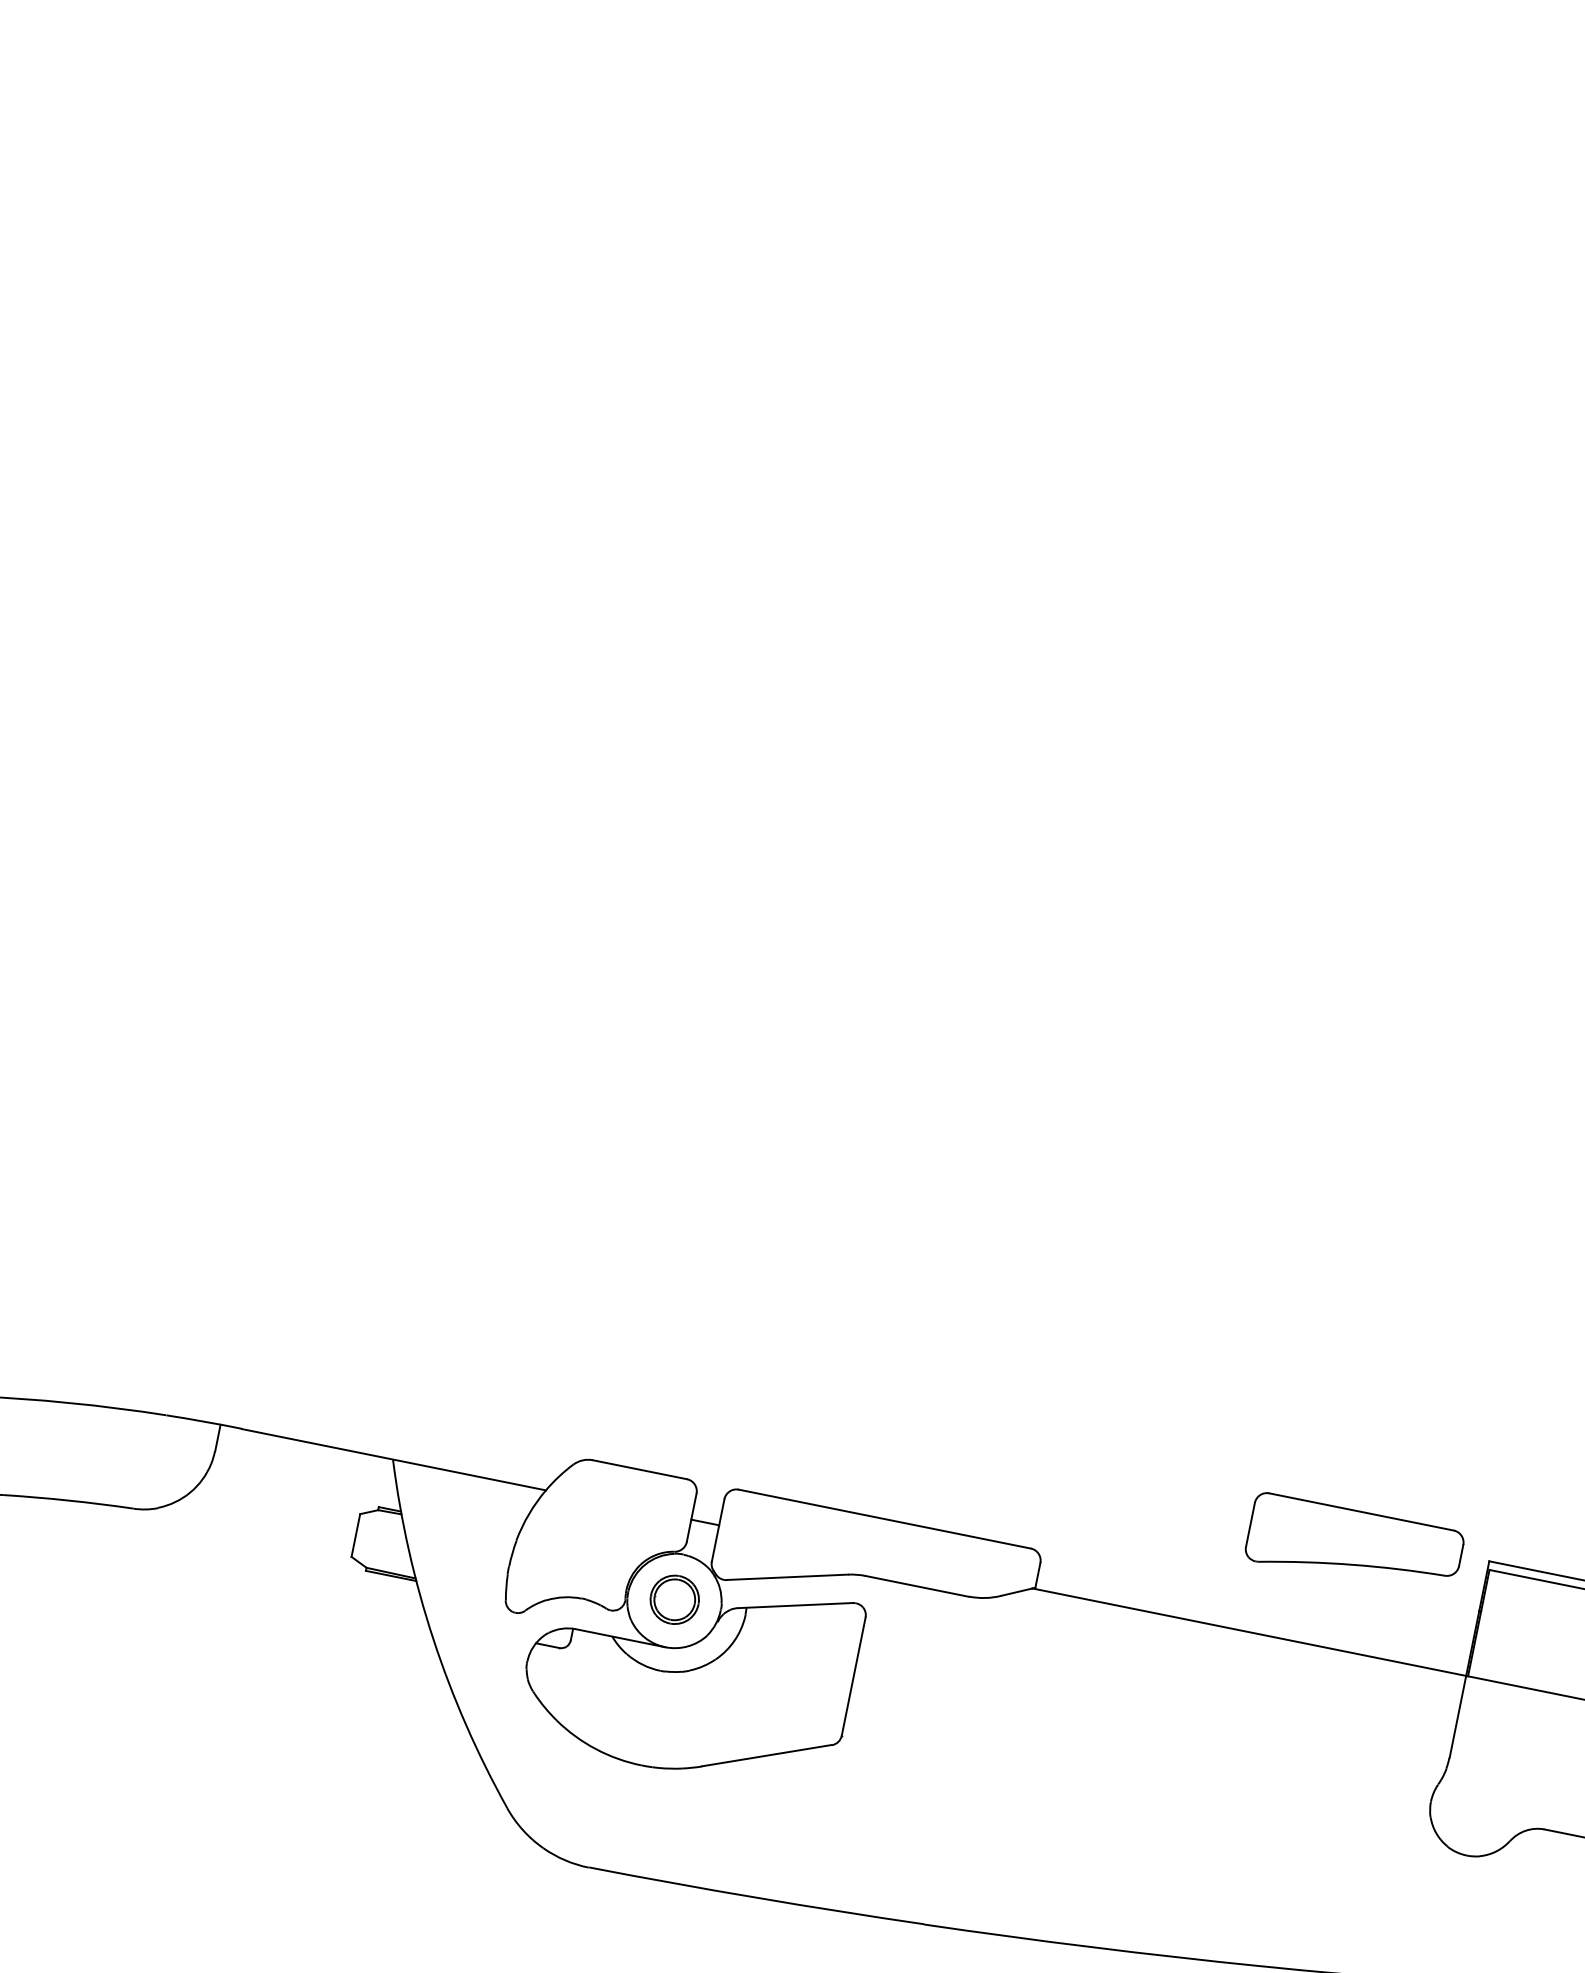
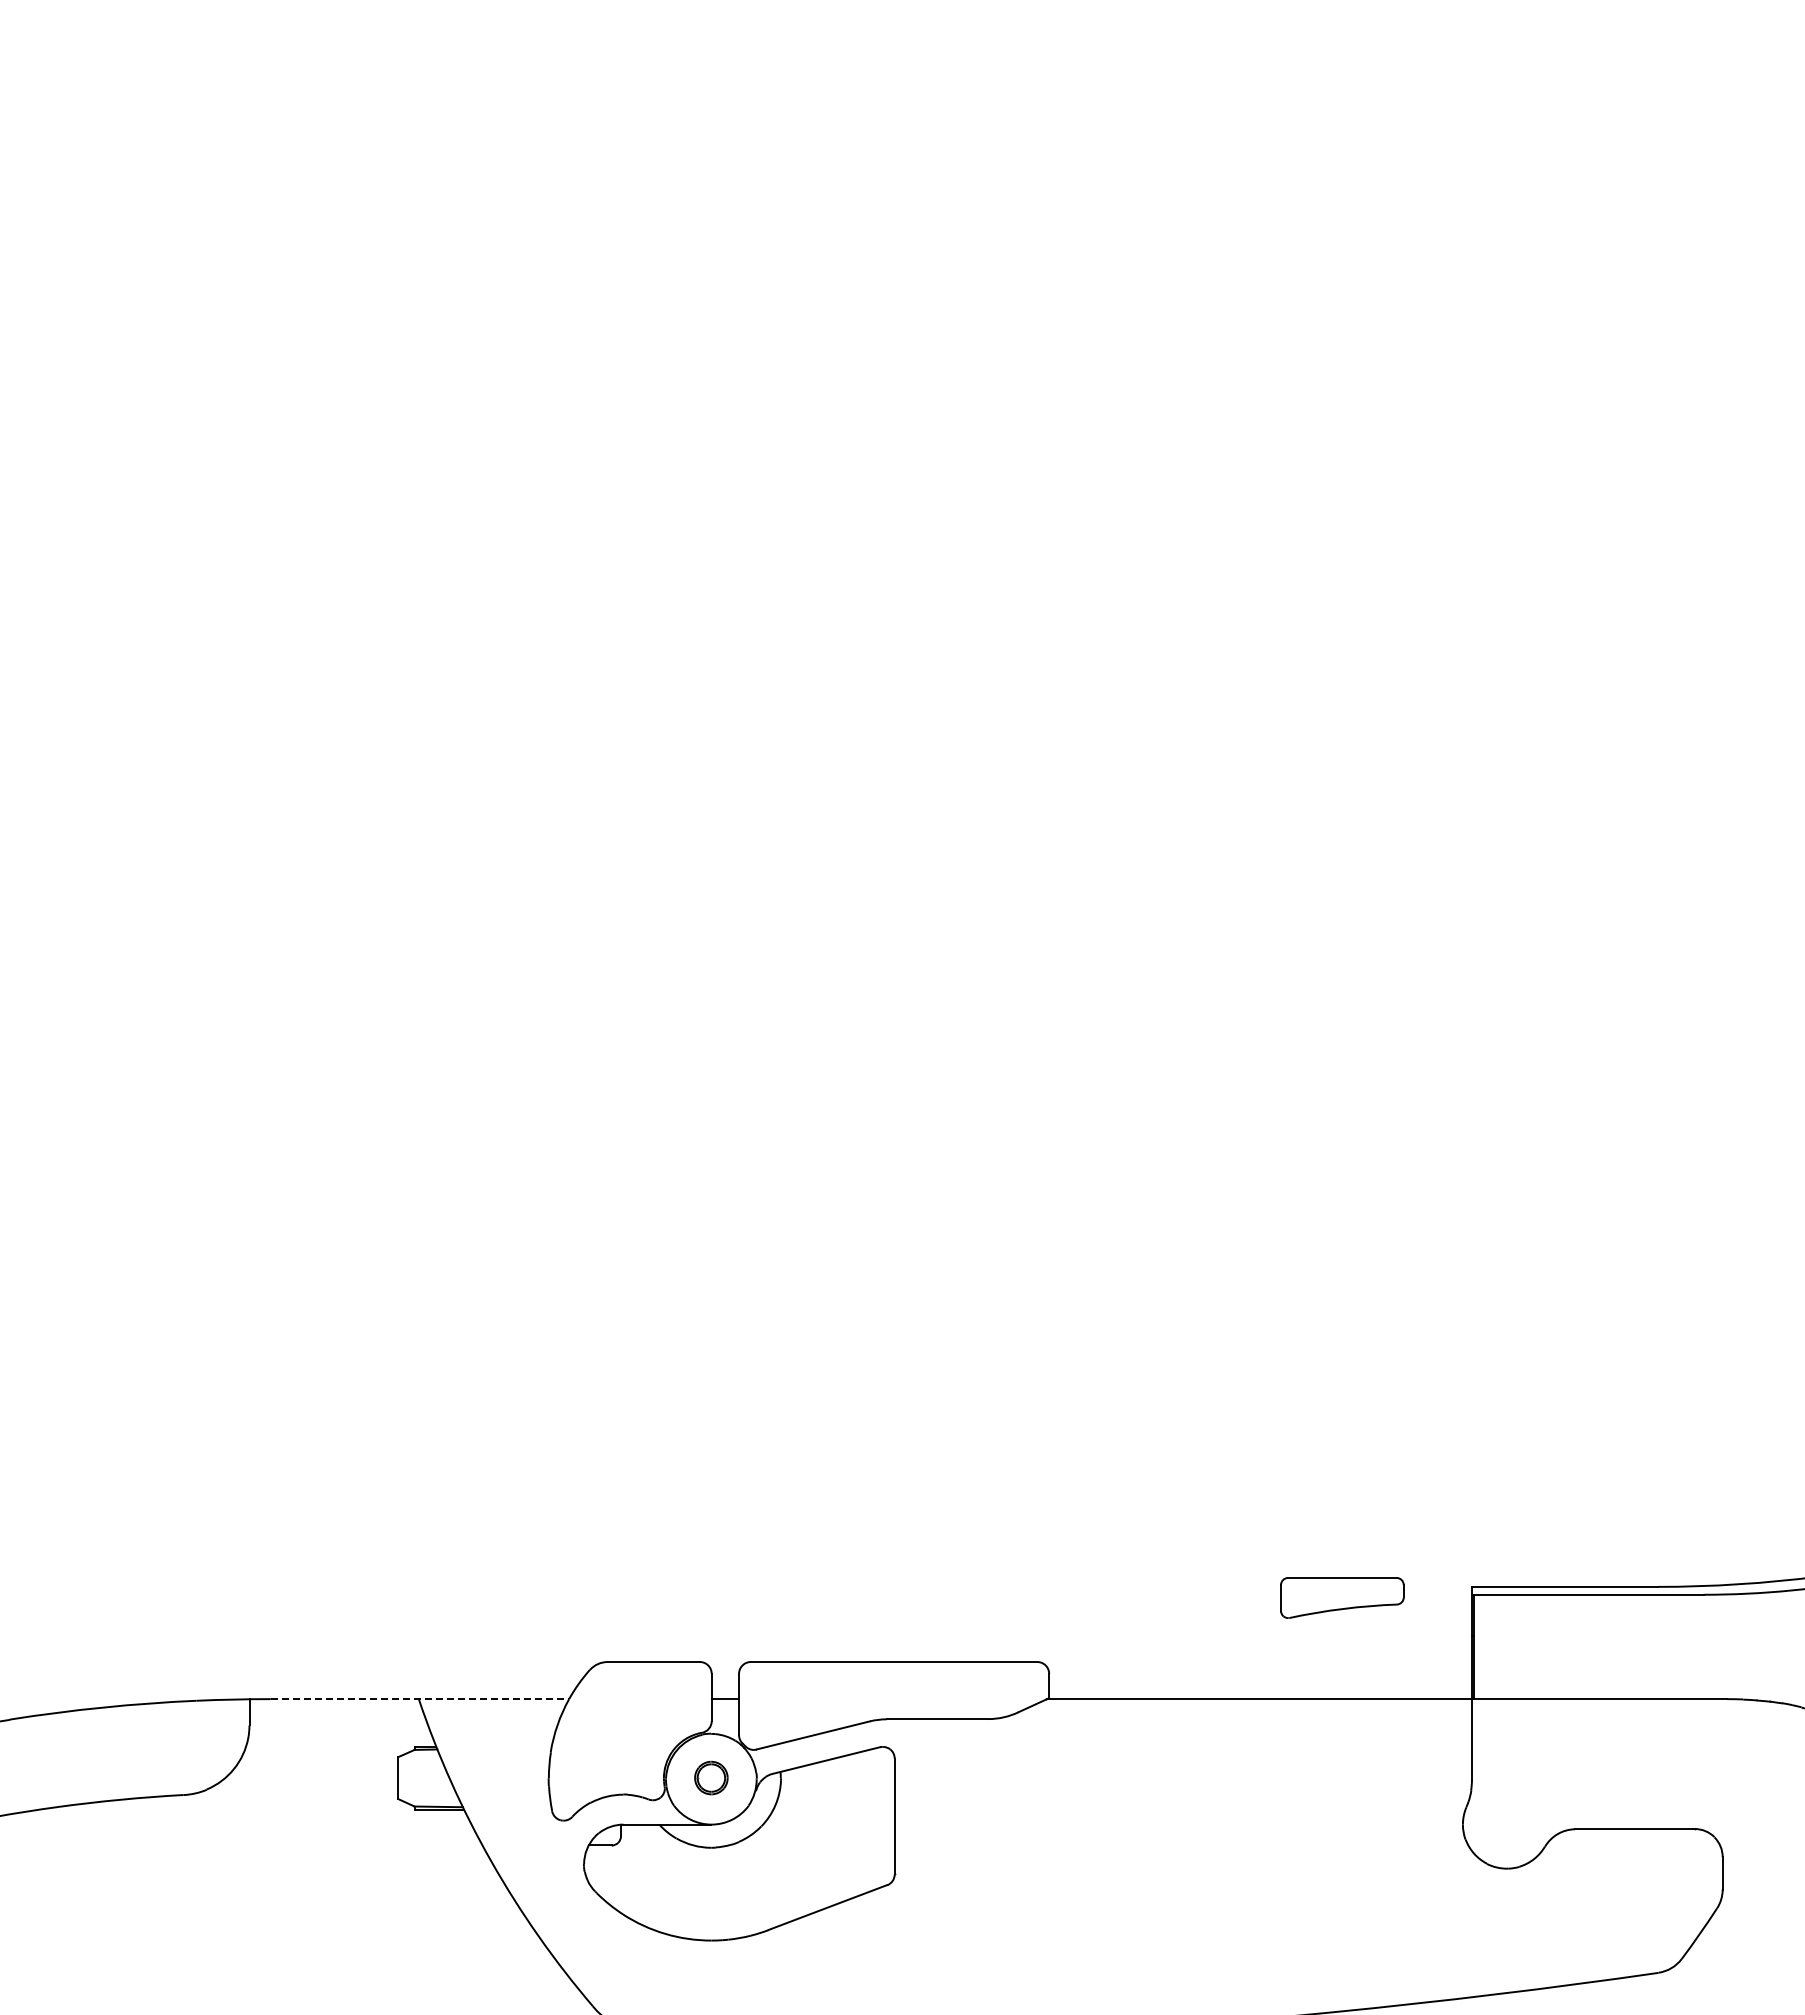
line: (394, 1459) -> (420, 1699), solid -> dashed
part: (1354, 1545) -> (1342, 1597), size x0.6
part: (675, 1599) -> (711, 1777), size x0.7

